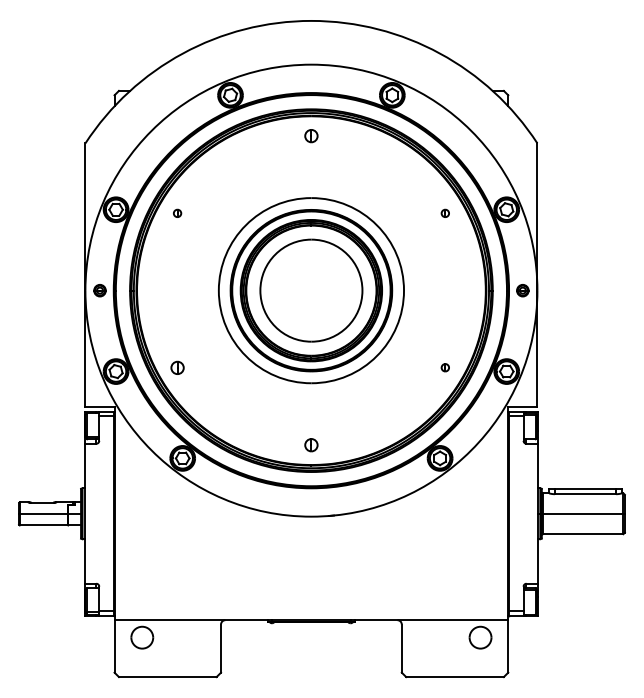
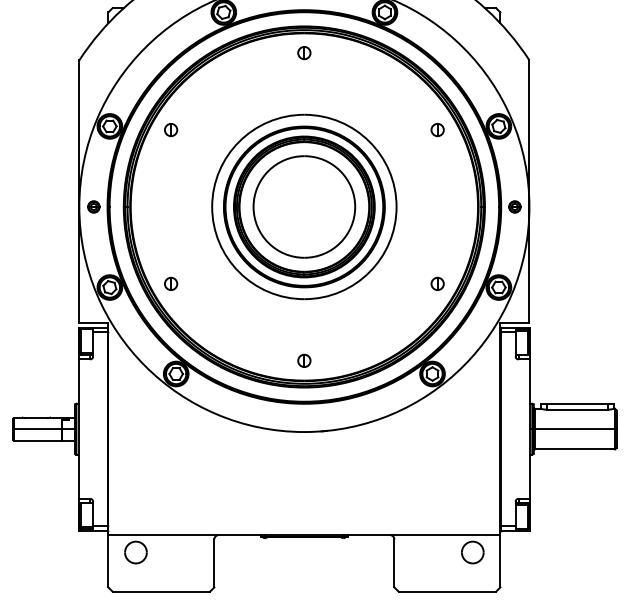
part: (177, 213) -> (171, 130), size x1.67
part: (445, 213) -> (437, 130), size x1.67
part: (445, 367) -> (437, 283), size x1.67

